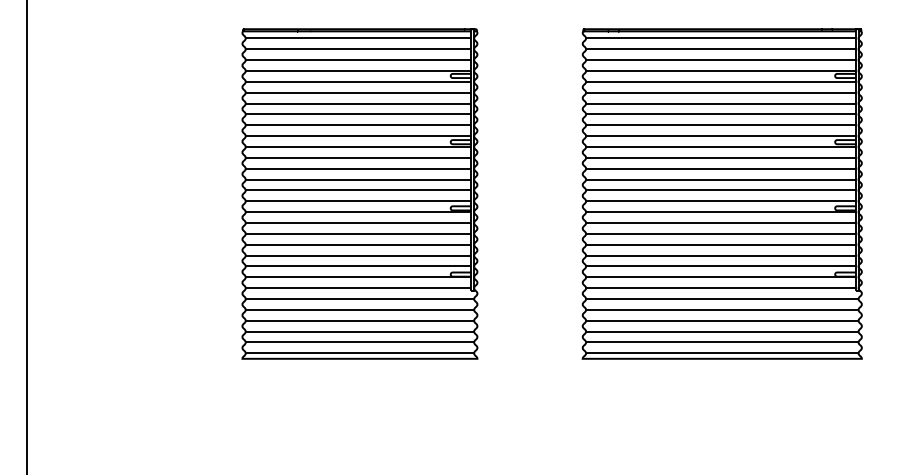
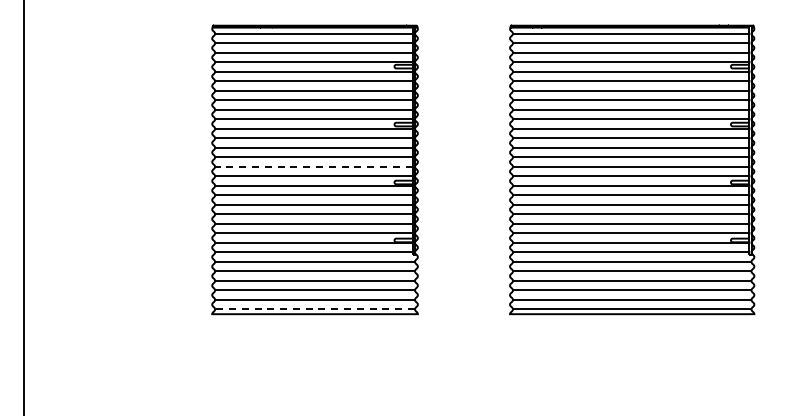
line: (359, 190) -> (314, 166), solid -> dashed
line: (360, 353) -> (315, 309), solid -> dashed

